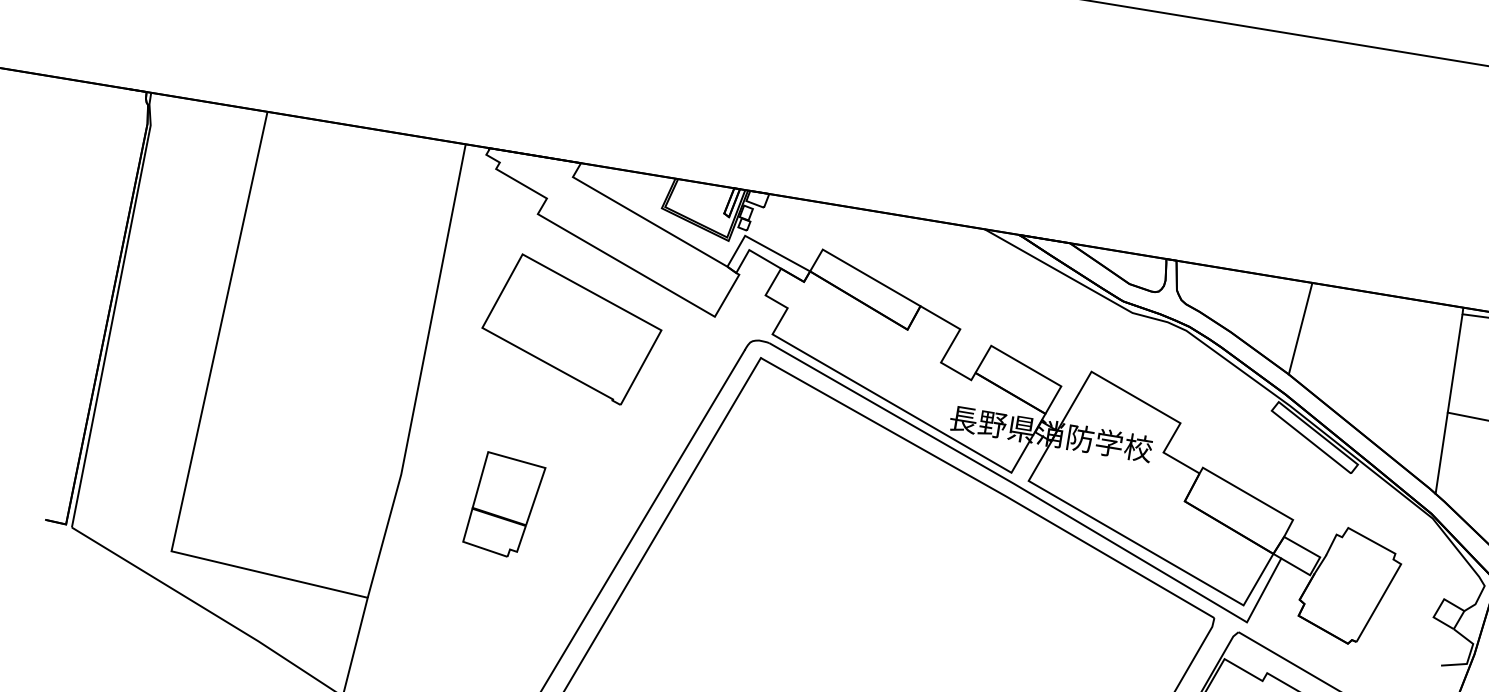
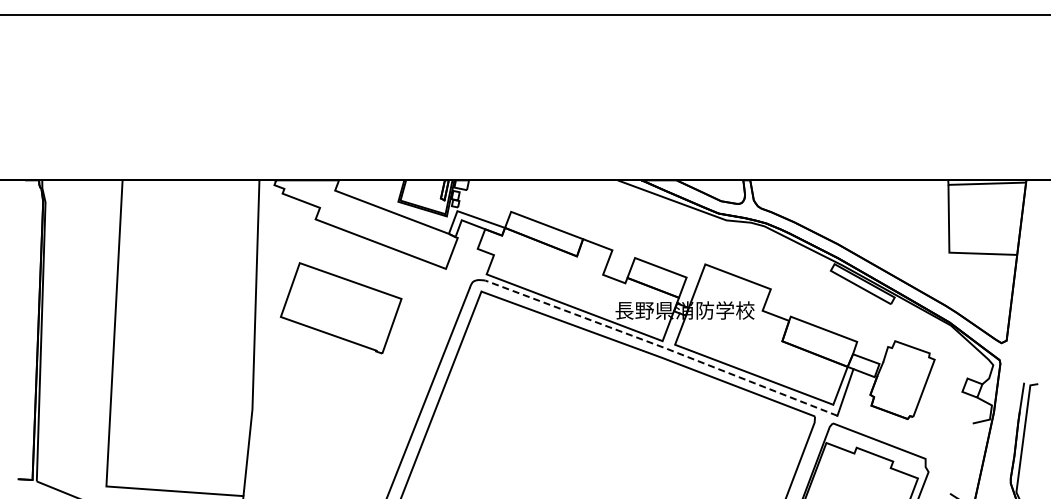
line: (1301, 328) -> (841, 212), removed
part: (570, 329) -> (340, 308), moved
line: (1441, 452) -> (949, 280), removed
line: (1008, 480) -> (661, 346), solid -> dashed
part: (503, 504) -> (324, 418), removed

